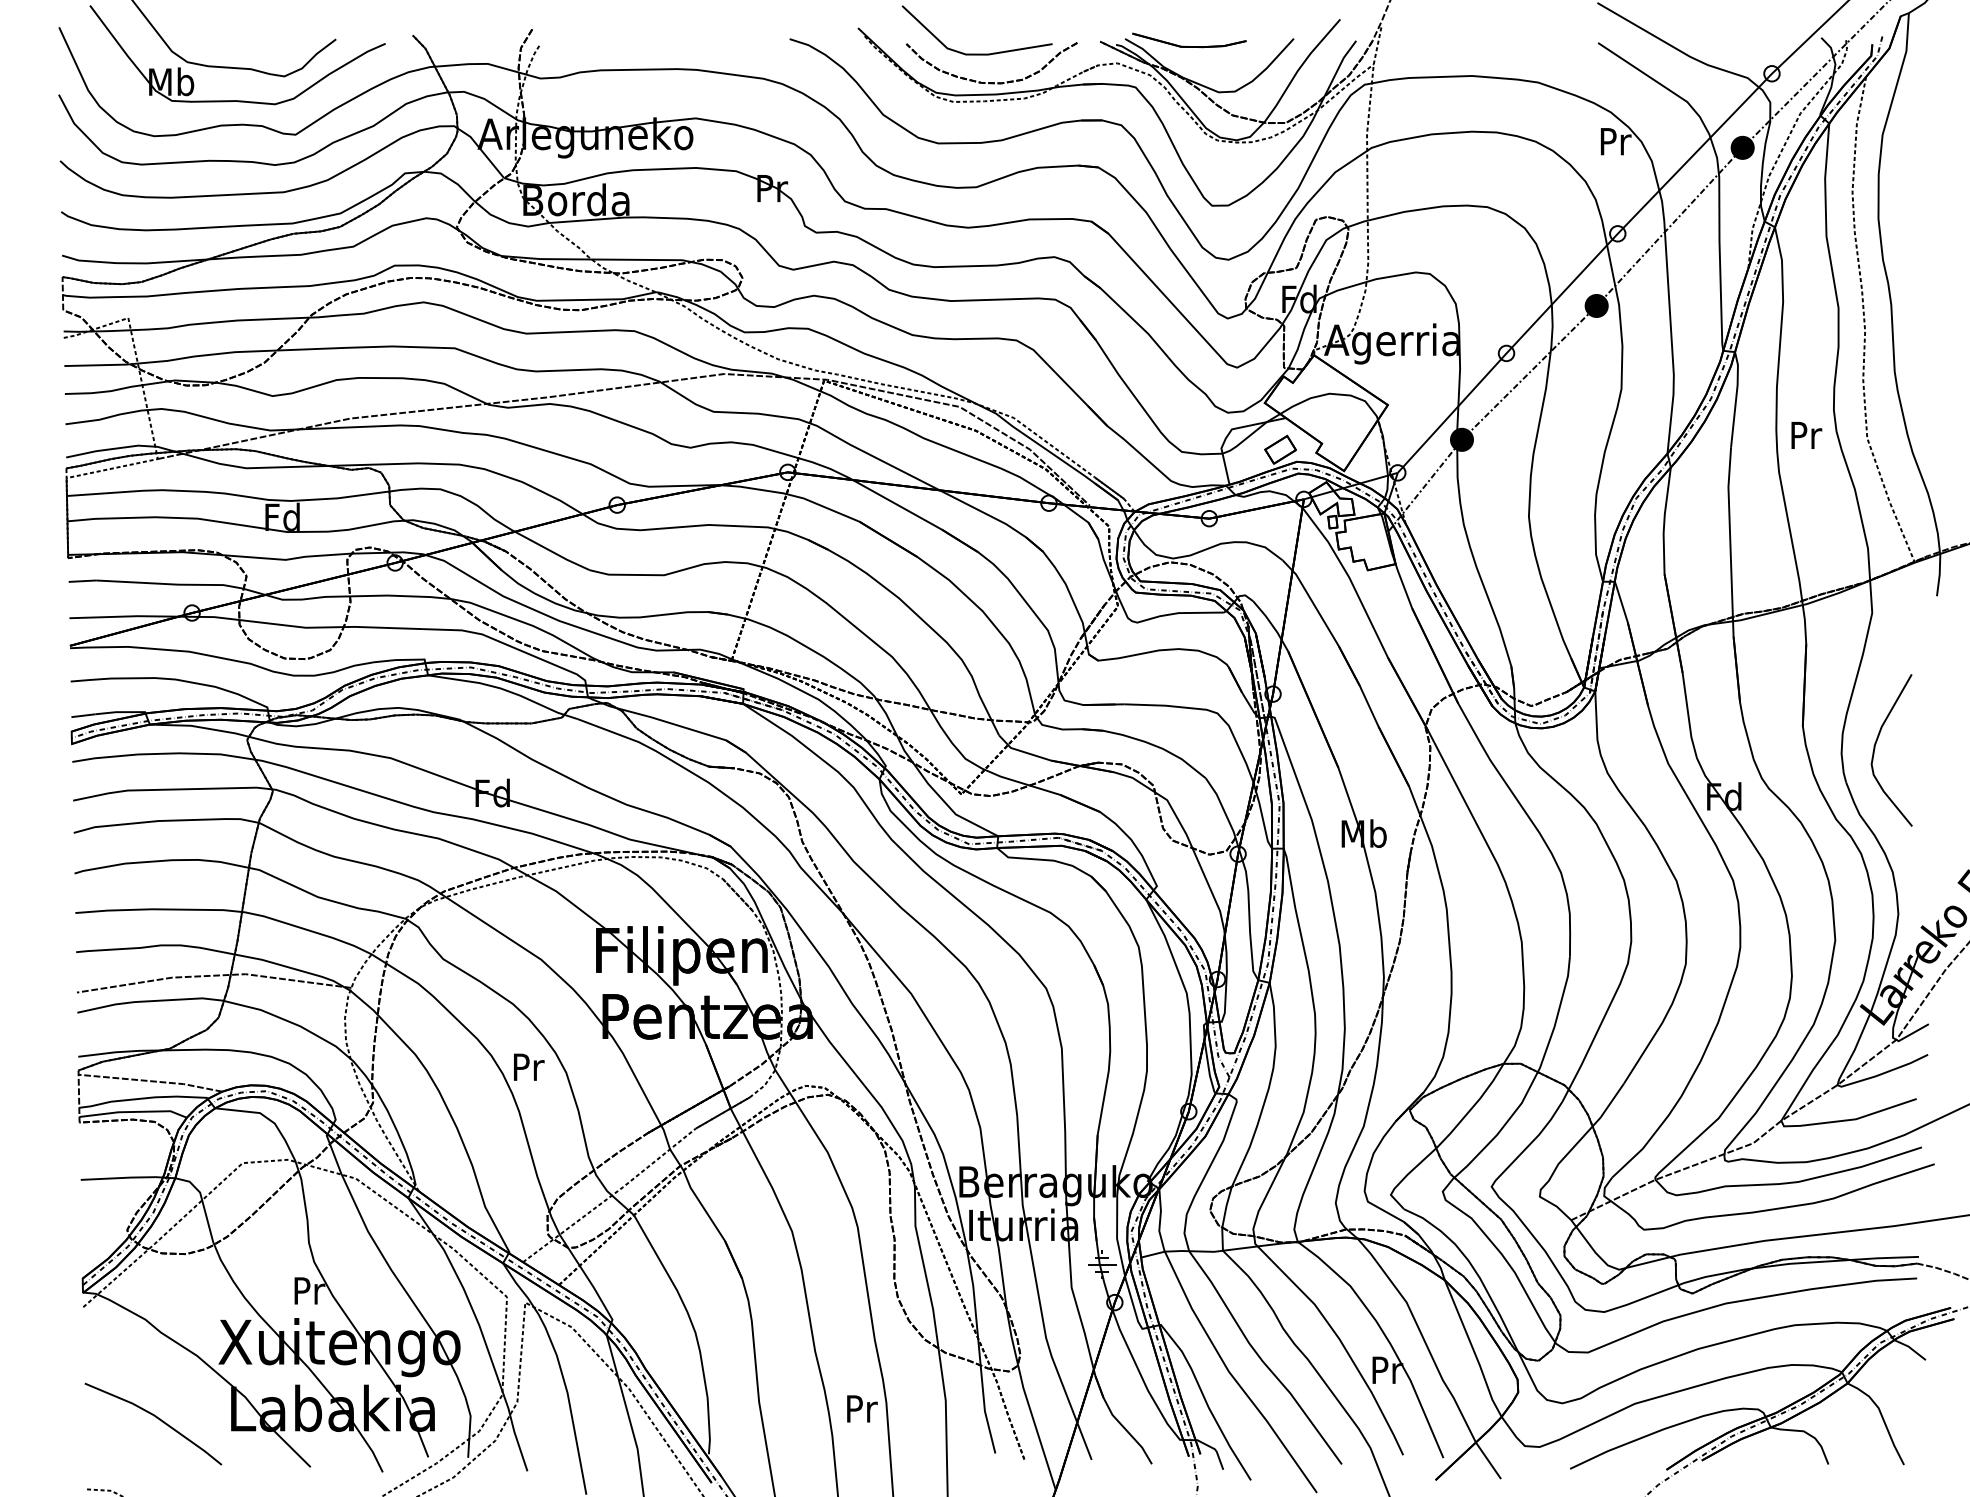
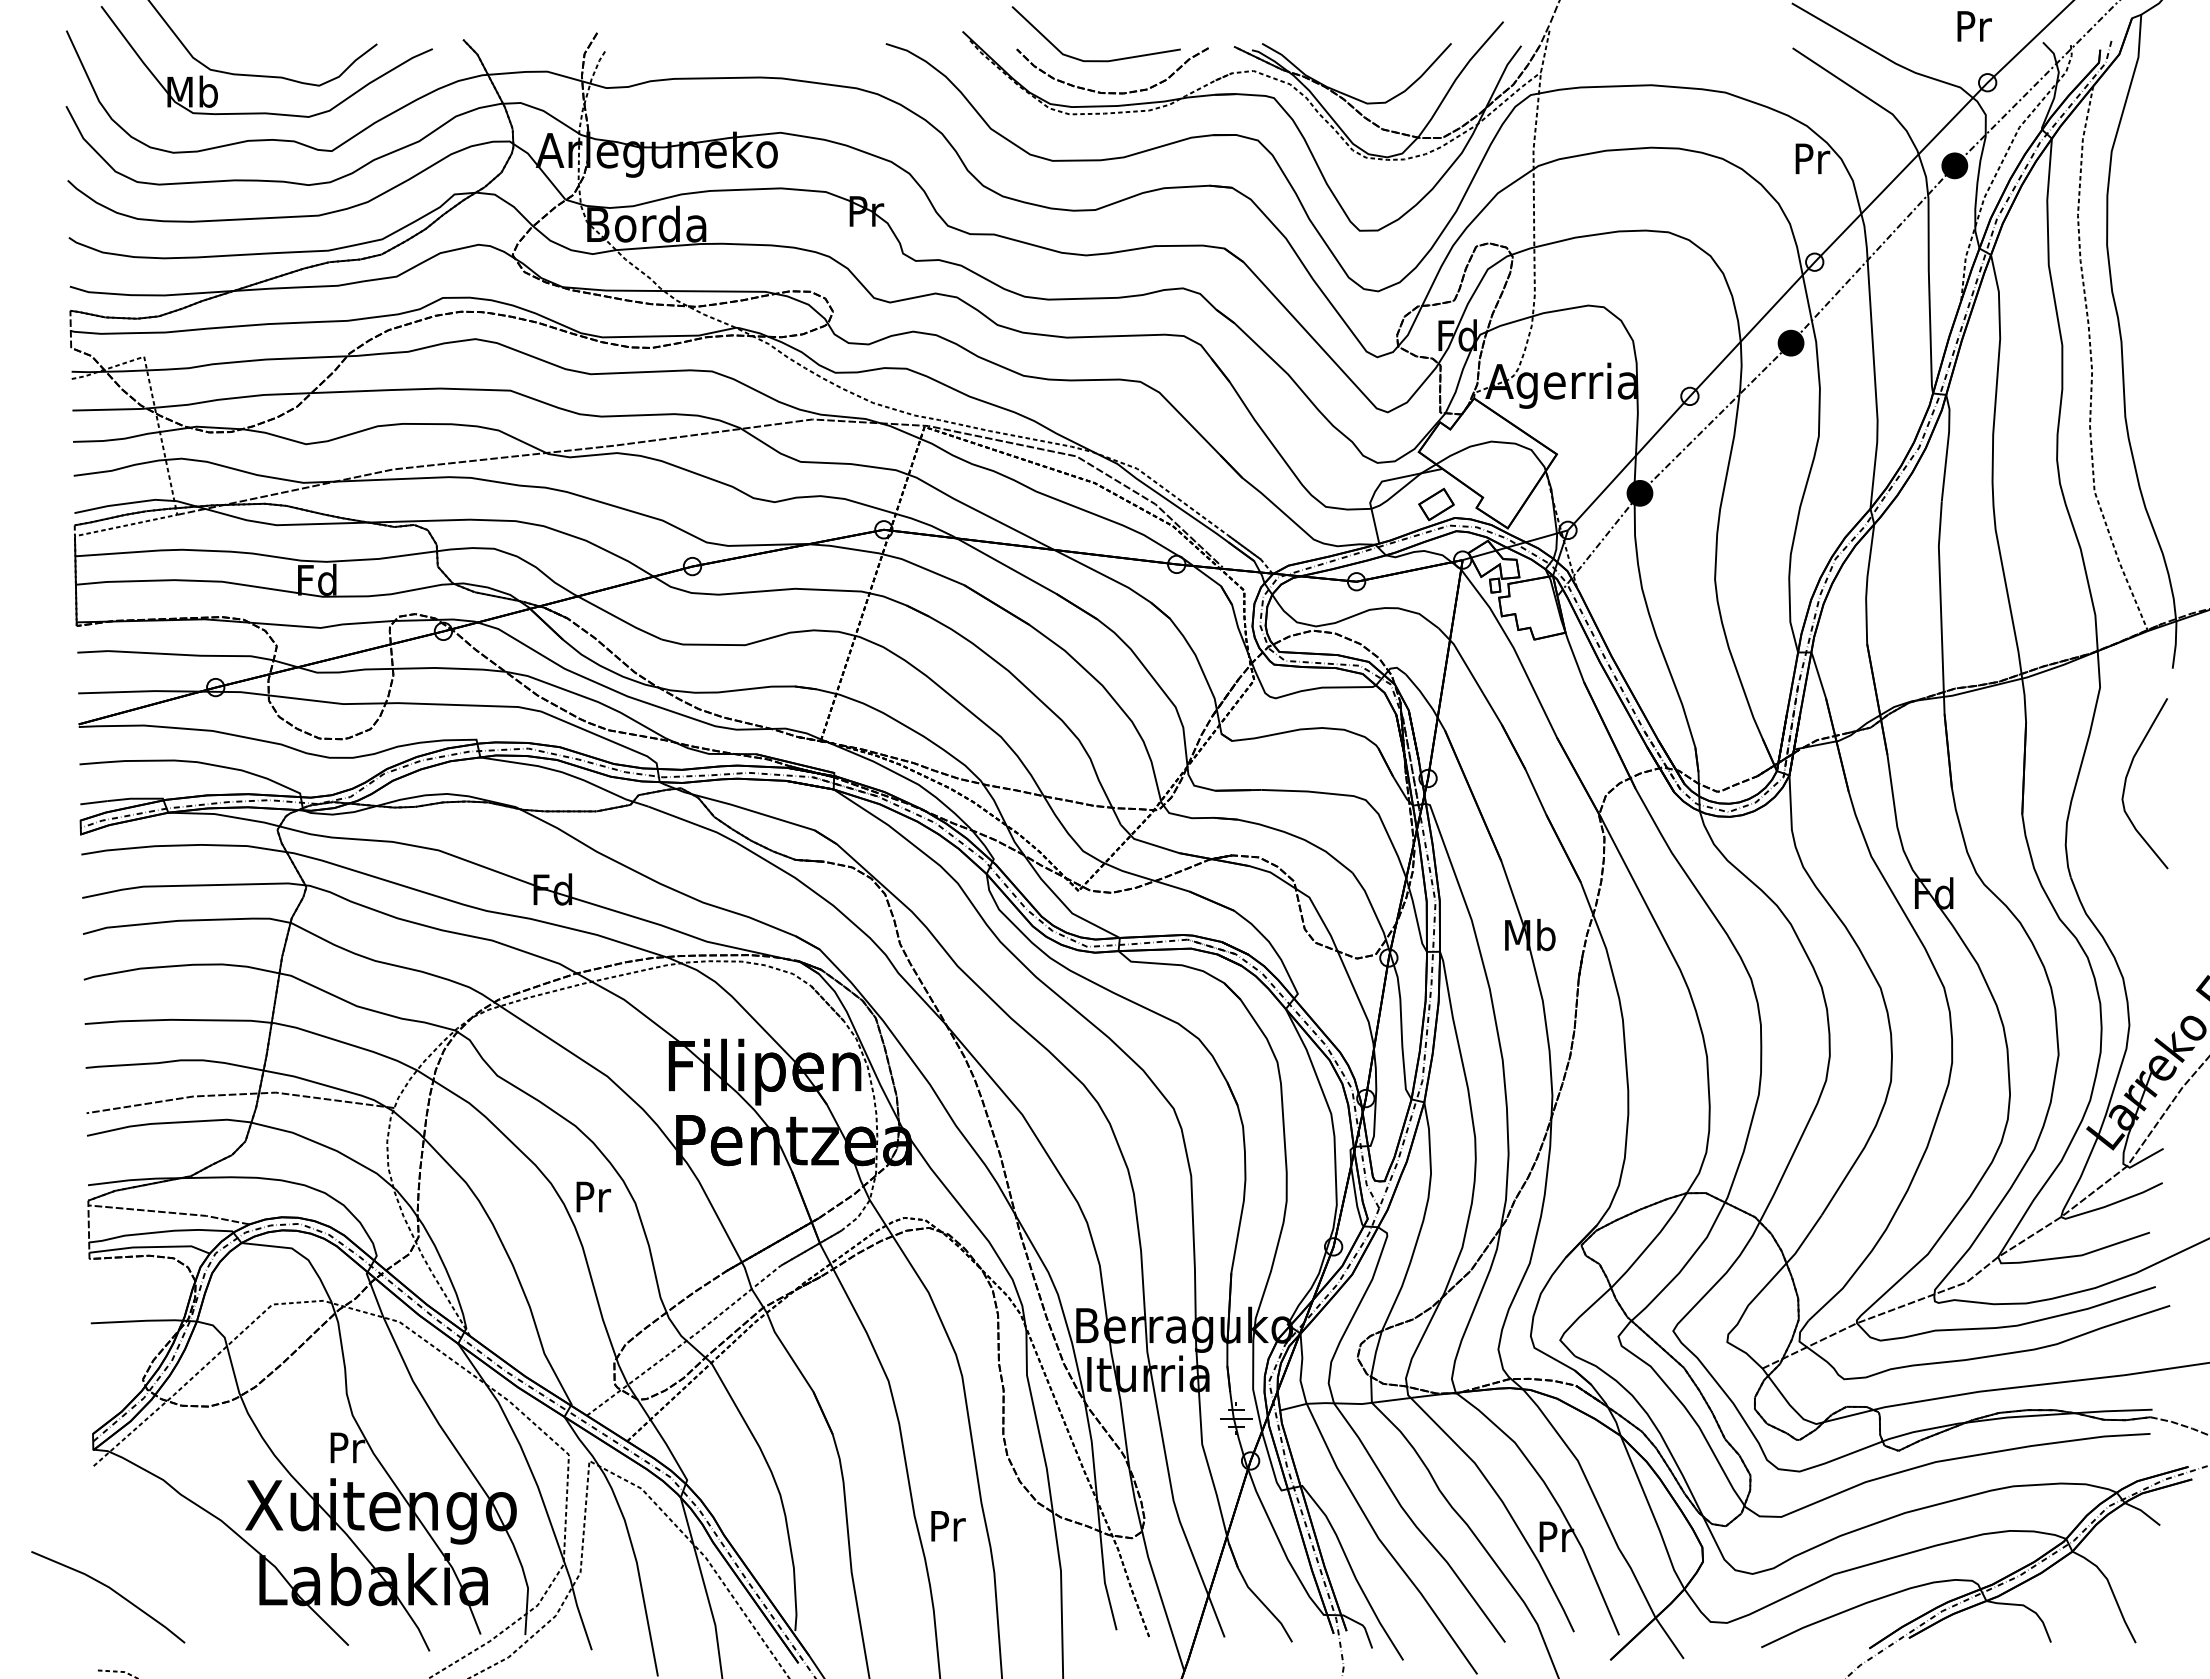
part: (1189, 45) -> (1334, 51), removed
text: (1806, 435) -> (1974, 26), moved
curve: (1876, 744) -> (2127, 777), moved
text: (862, 1409) -> (948, 1526), moved
line: (156, 1418) -> (111, 1590), moved

